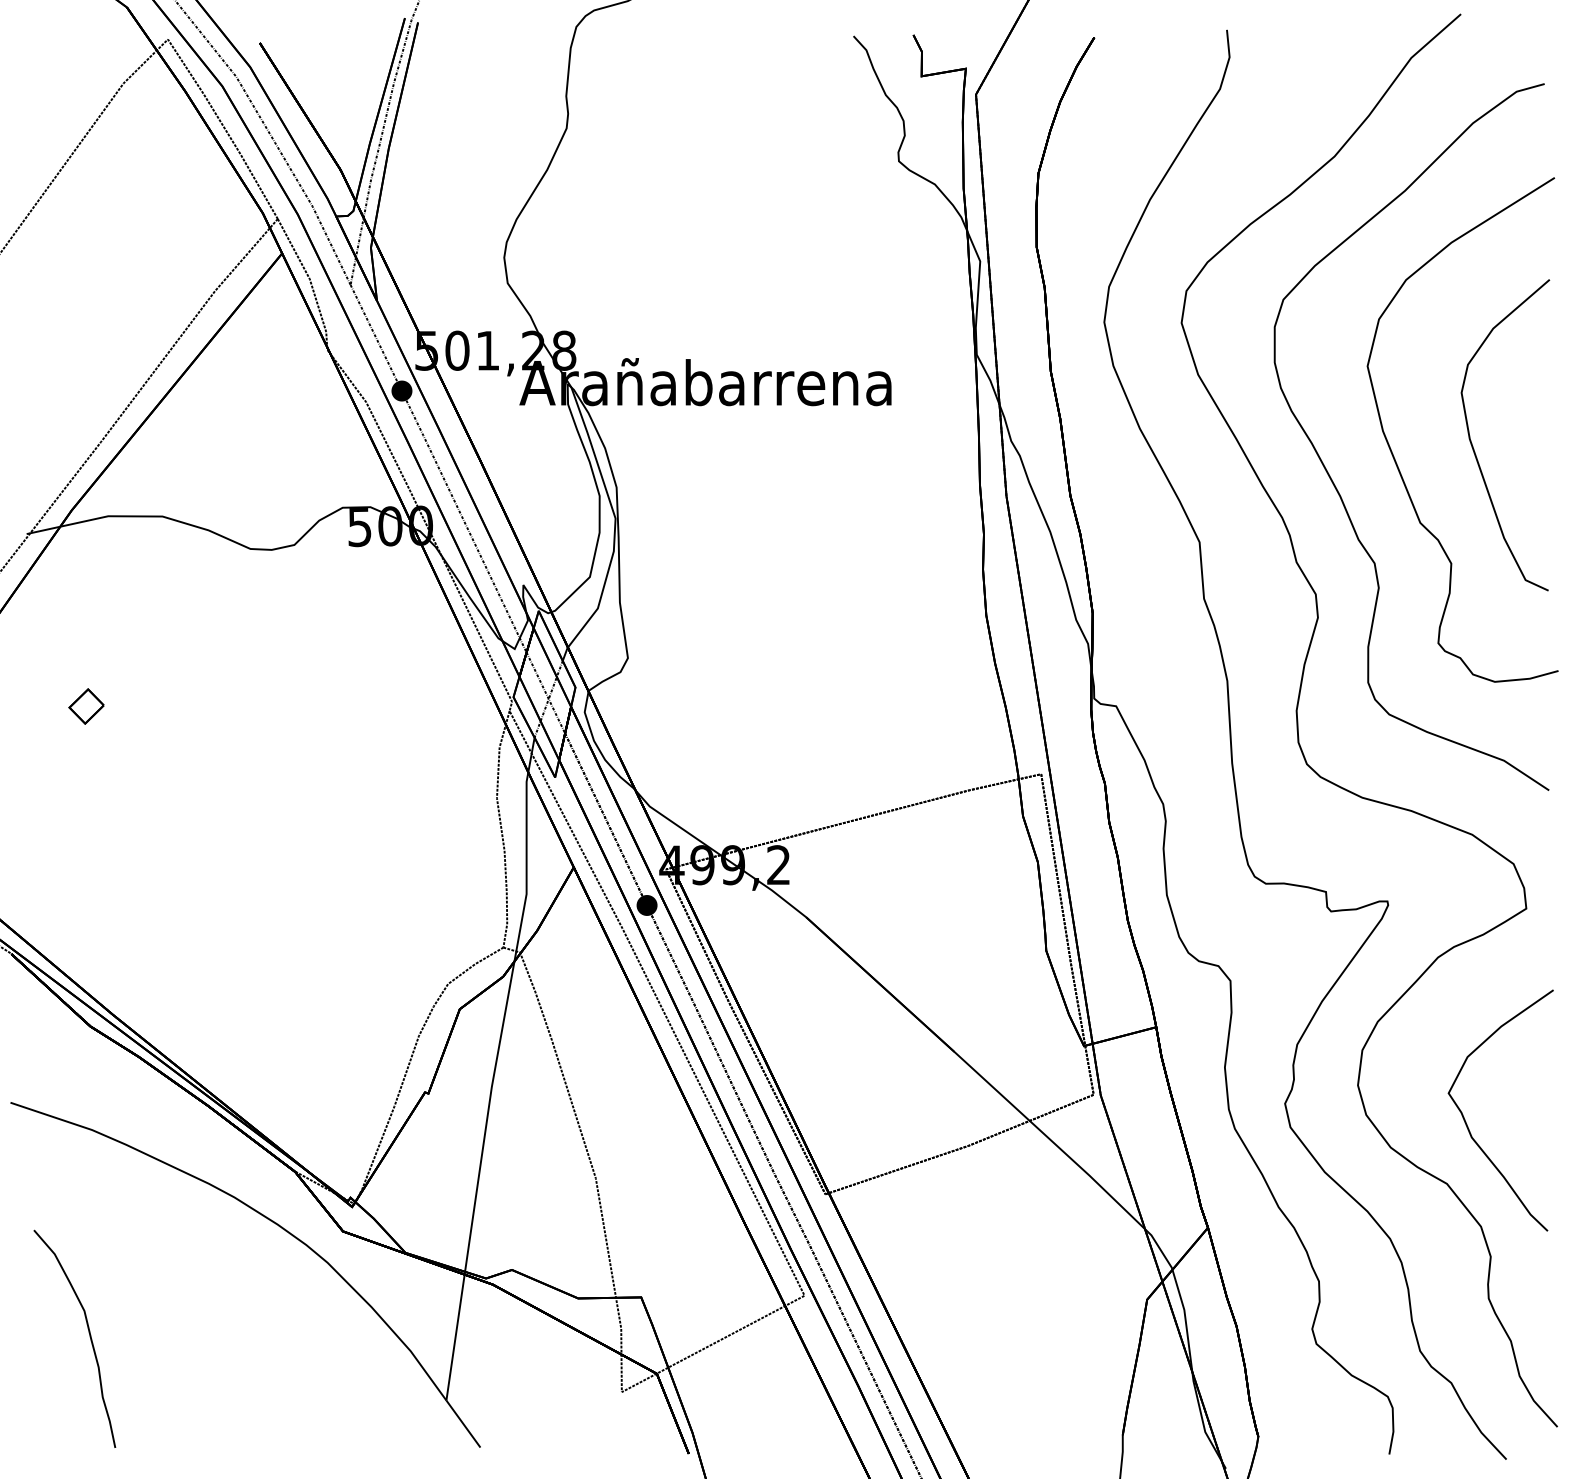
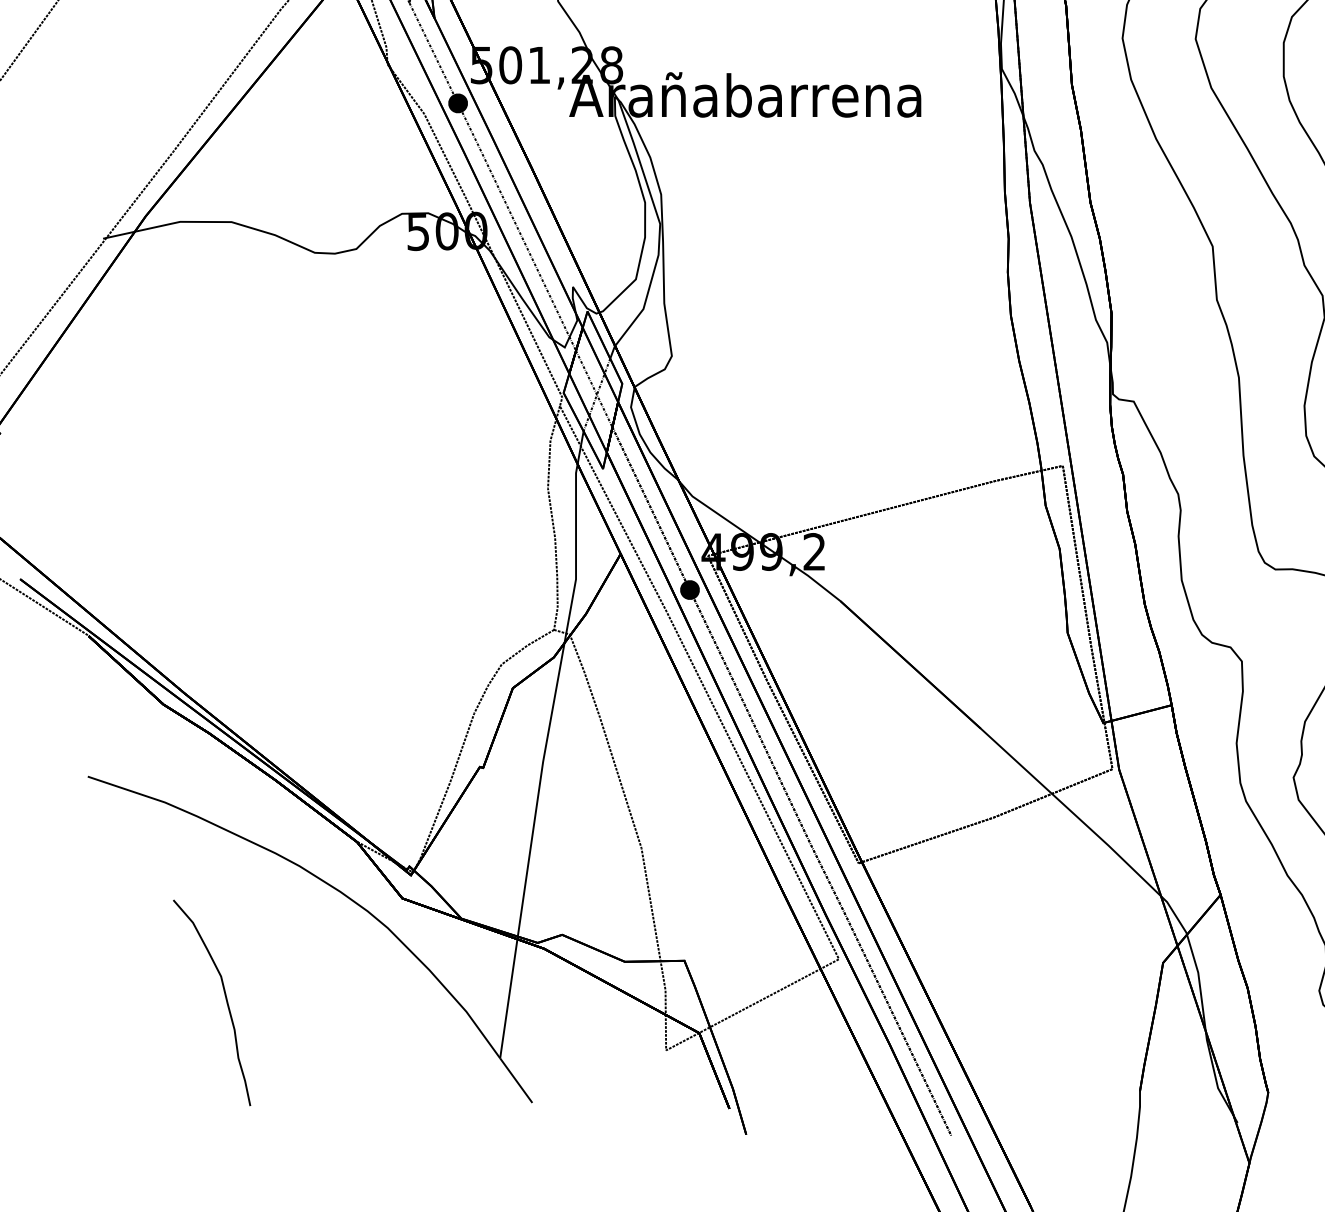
part: (86, 706) -> (159, 401), removed
curve: (89, 1337) -> (225, 1001), moved

